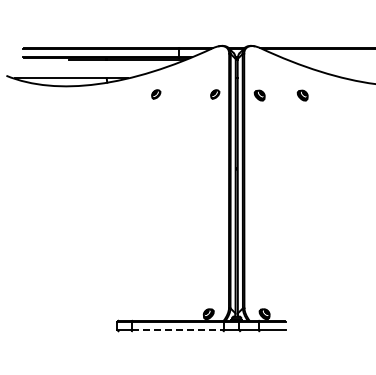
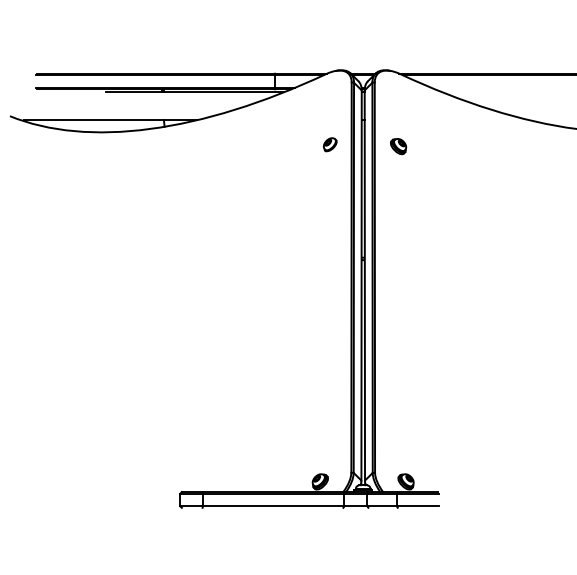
part: (156, 94) -> (240, 144), removed
part: (302, 95) -> (464, 146), removed
line: (178, 330) -> (273, 506), dashed -> solid

